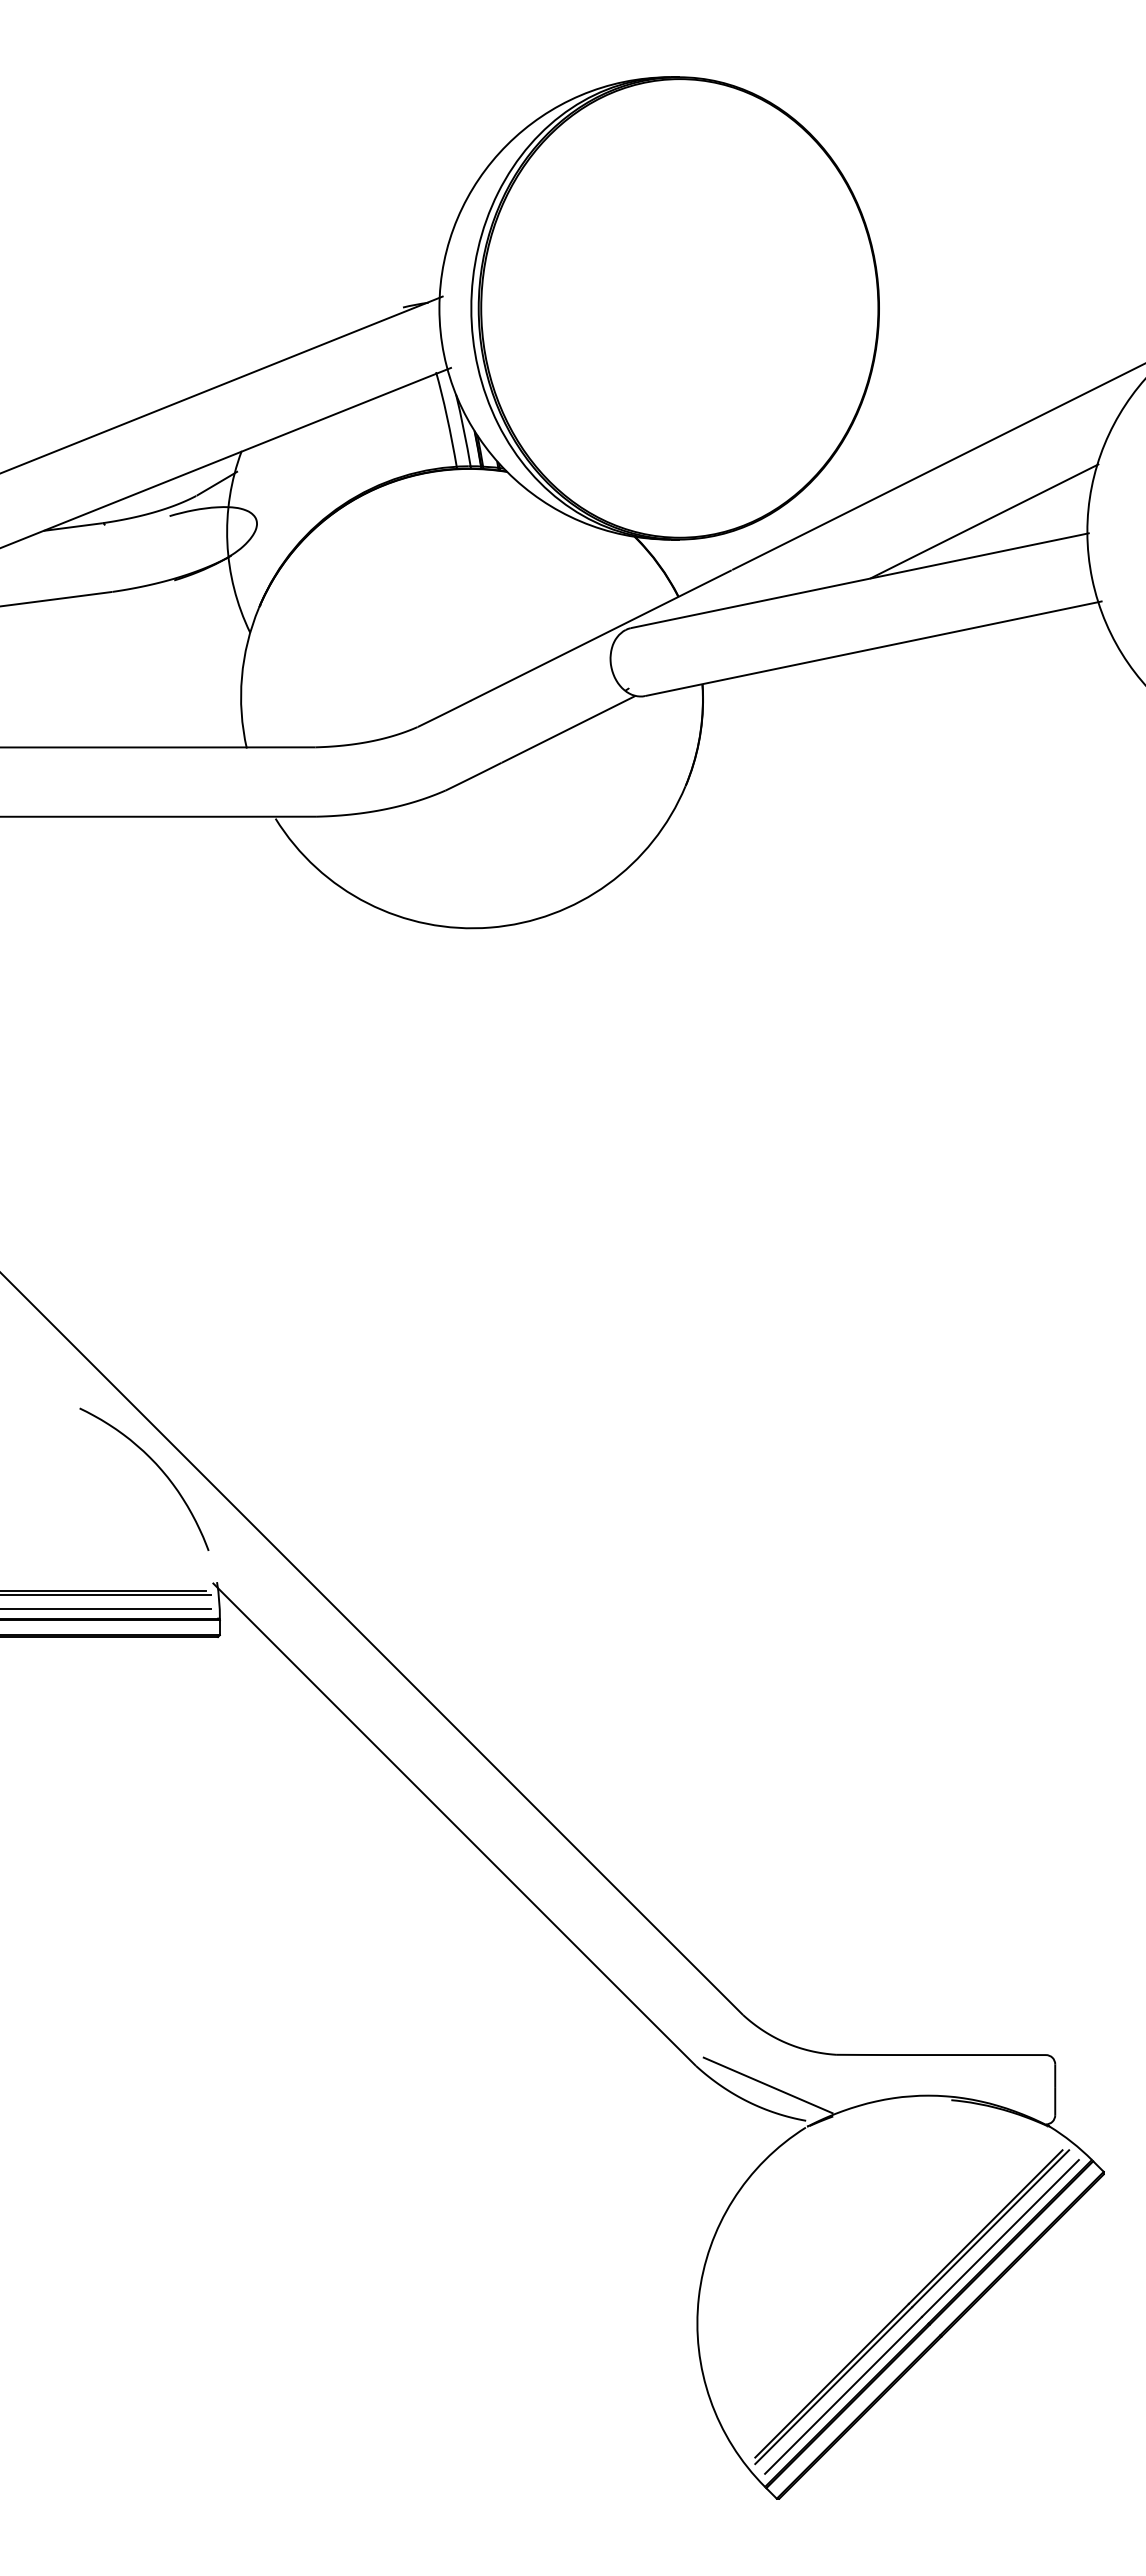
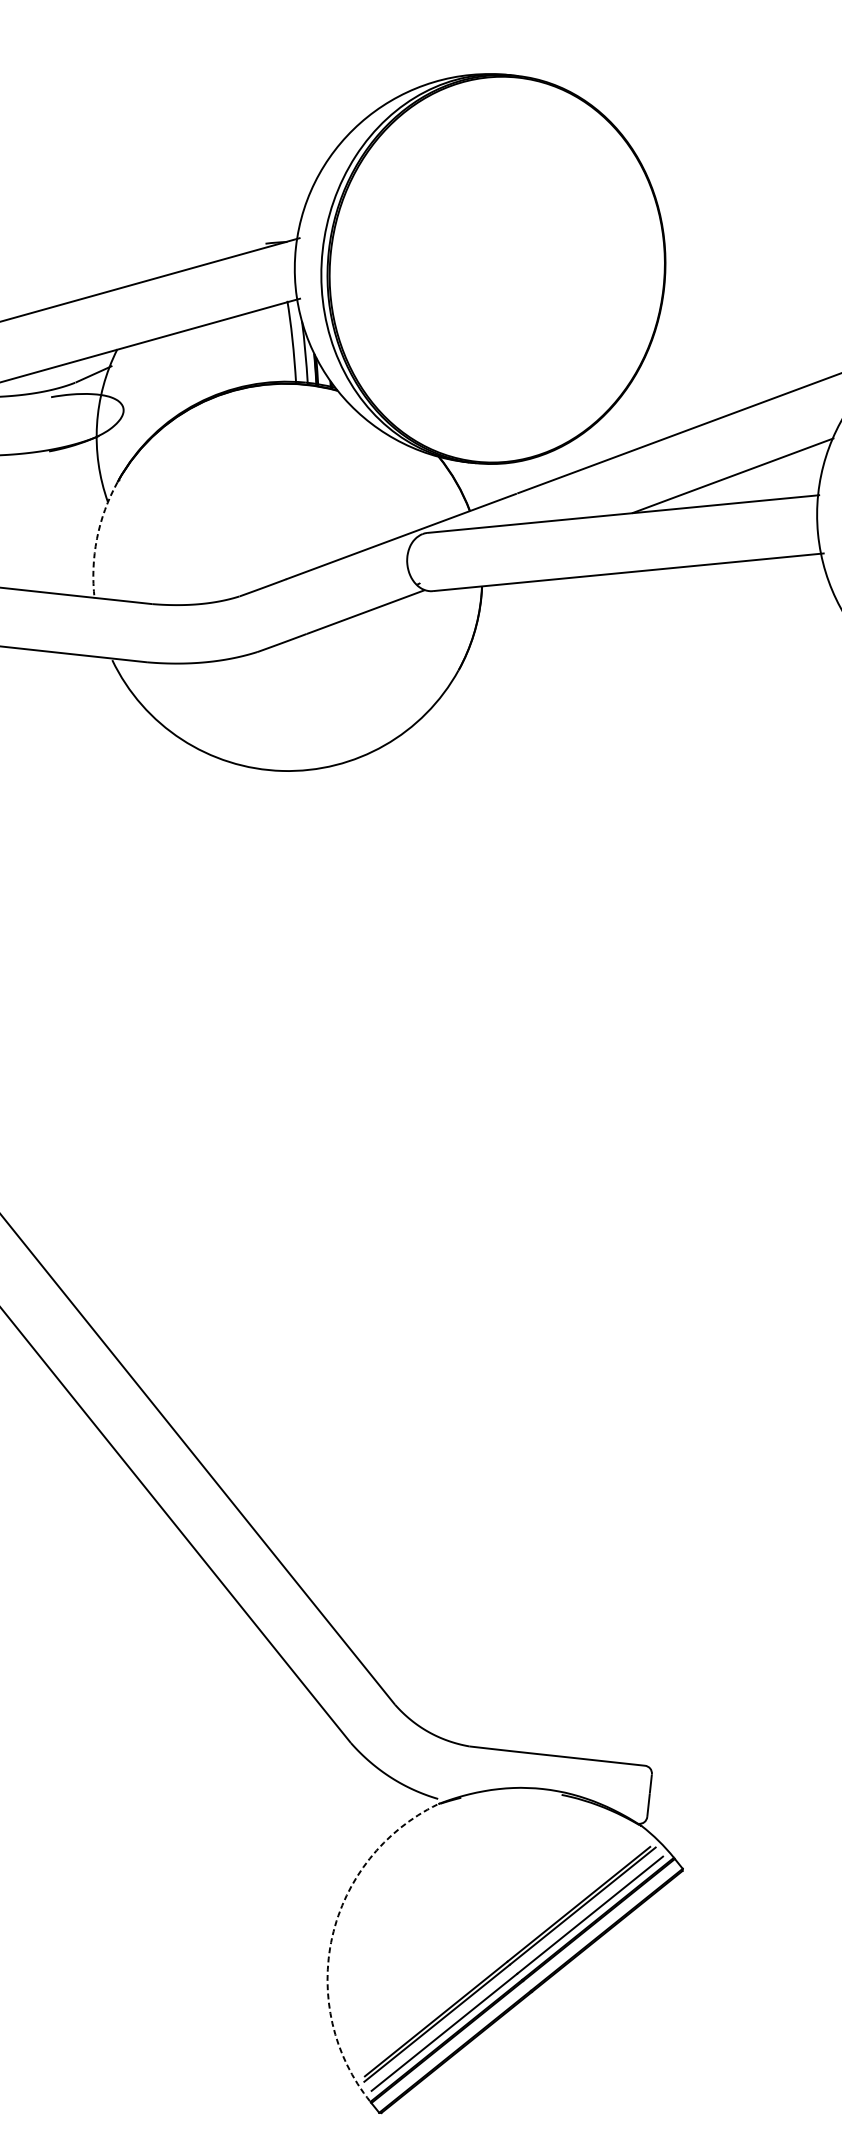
arc: (241, 677) -> (96, 538), solid -> dashed
line: (767, 2085) -> (409, 1765), removed
arc: (698, 2297) -> (331, 1937), solid -> dashed

